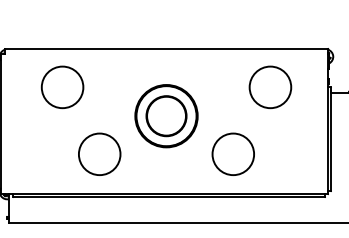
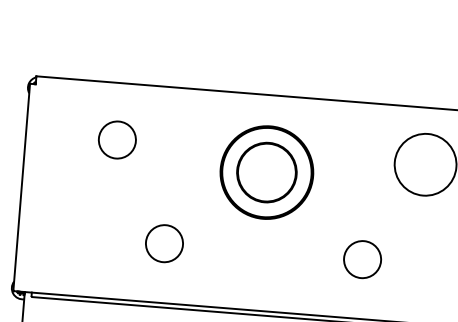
circle: (62, 87) -> (117, 140), size x0.6
part: (166, 116) -> (266, 173), moved
circle: (99, 154) -> (164, 243), size x0.6
circle: (233, 154) -> (362, 259), size x0.6

